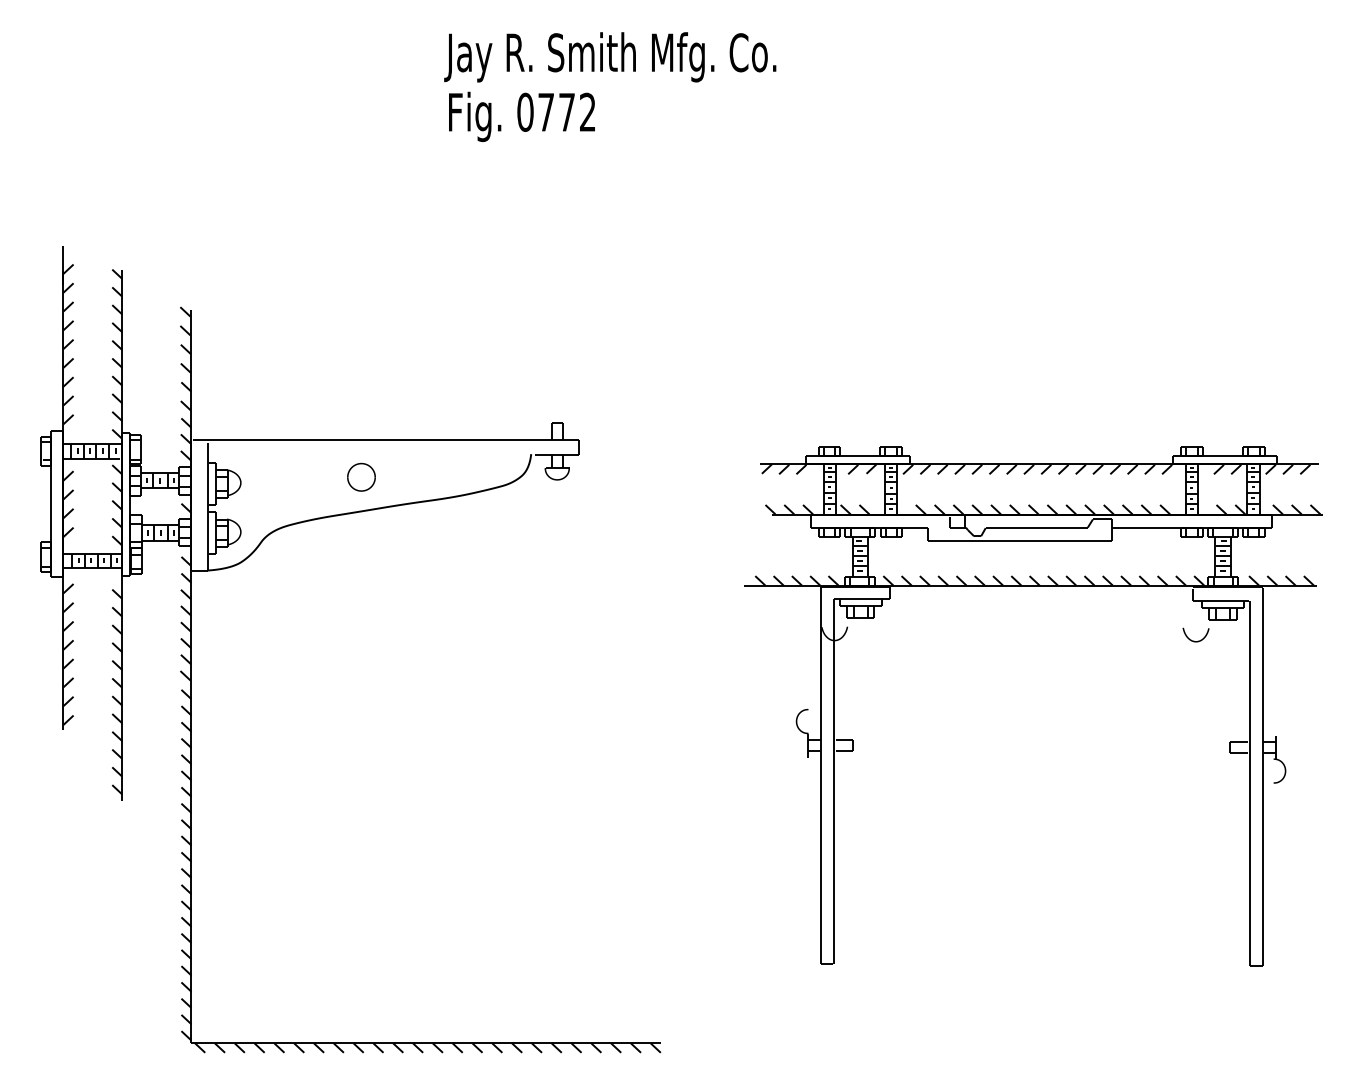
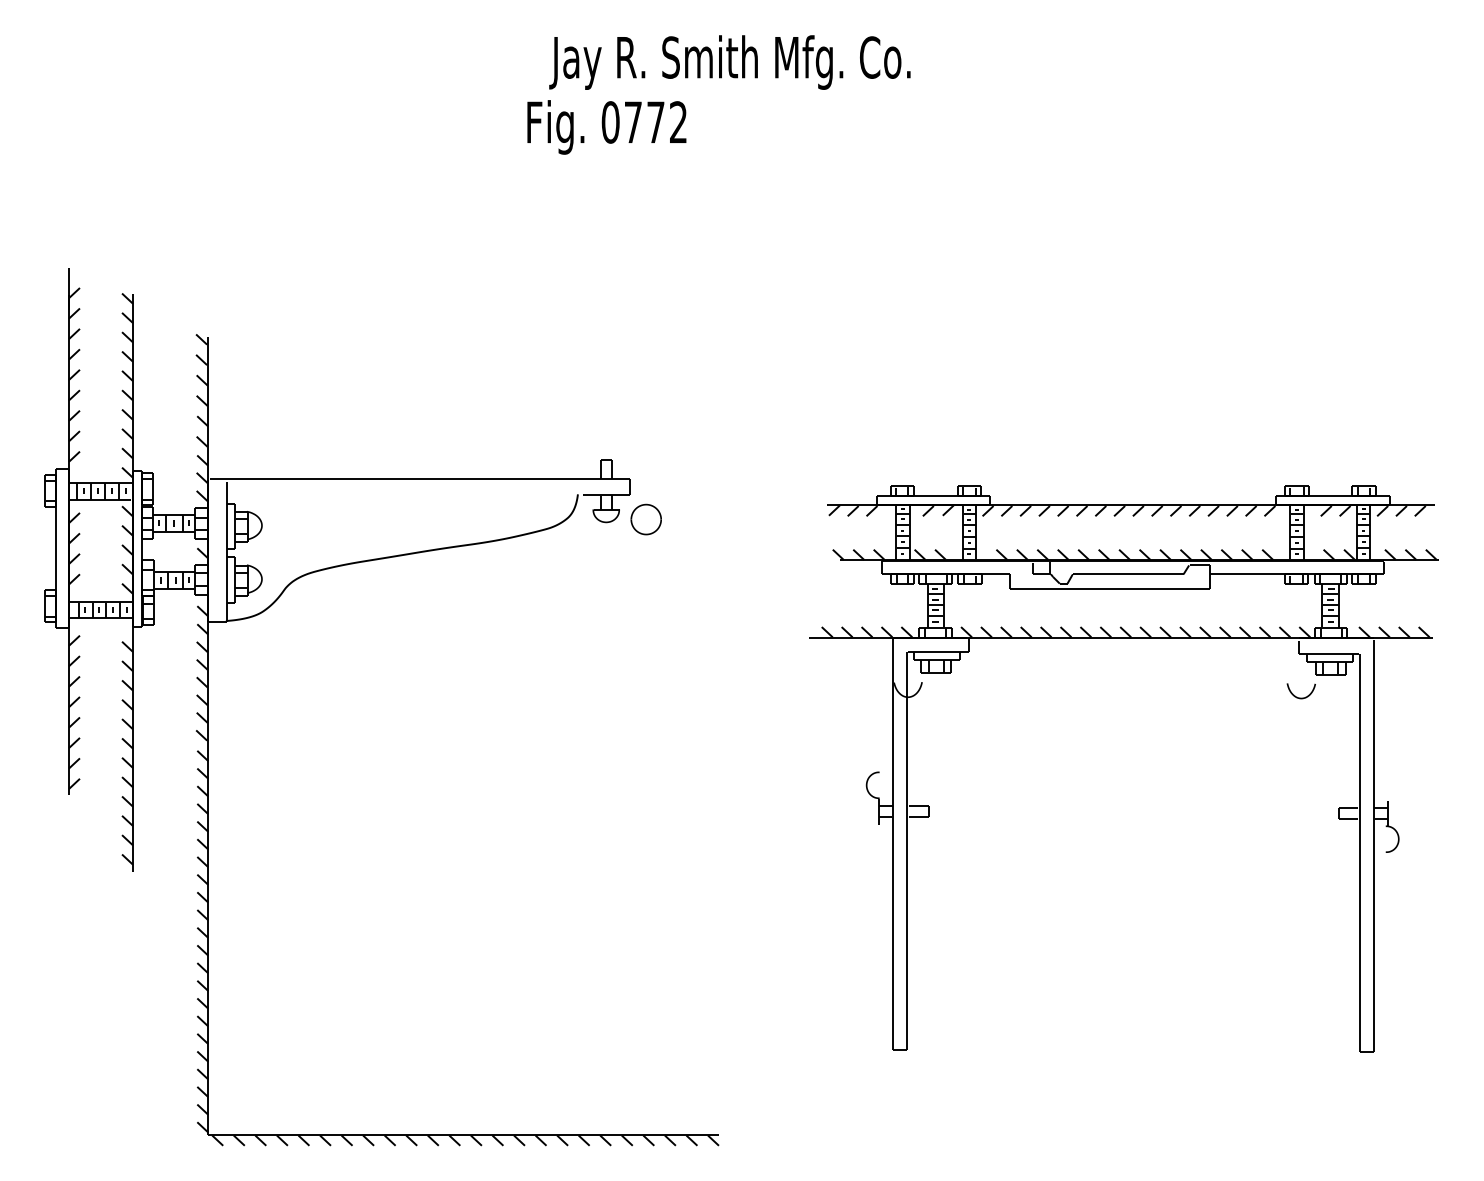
text: (609, 57) -> (729, 62), moved
text: (521, 117) -> (606, 127), moved
part: (360, 477) -> (645, 519), moved

